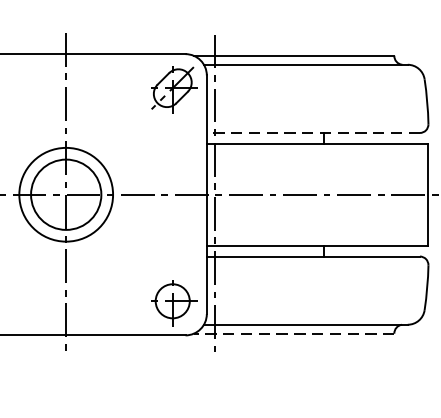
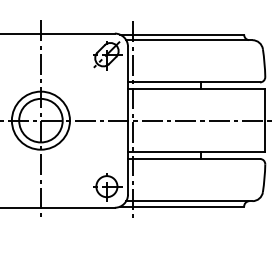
line: (314, 133) -> (194, 82), dashed -> solid
line: (293, 333) -> (181, 206), dashed -> solid

